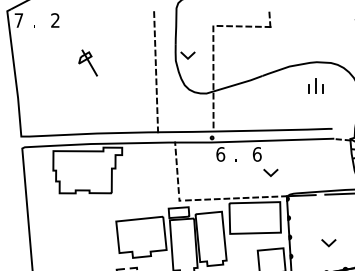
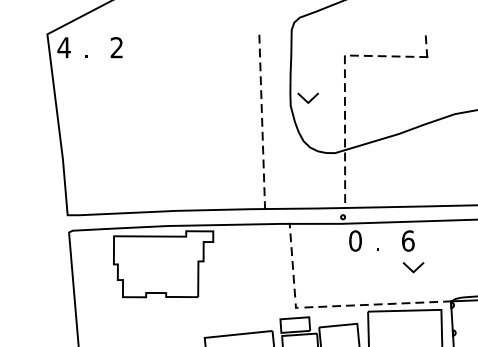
text: (18, 20) -> (63, 47), 7 -> 4
part: (87, 62) -> (163, 108), removed
text: (220, 154) -> (355, 241), 6 -> 0
line: (269, 173) -> (411, 268), moved

